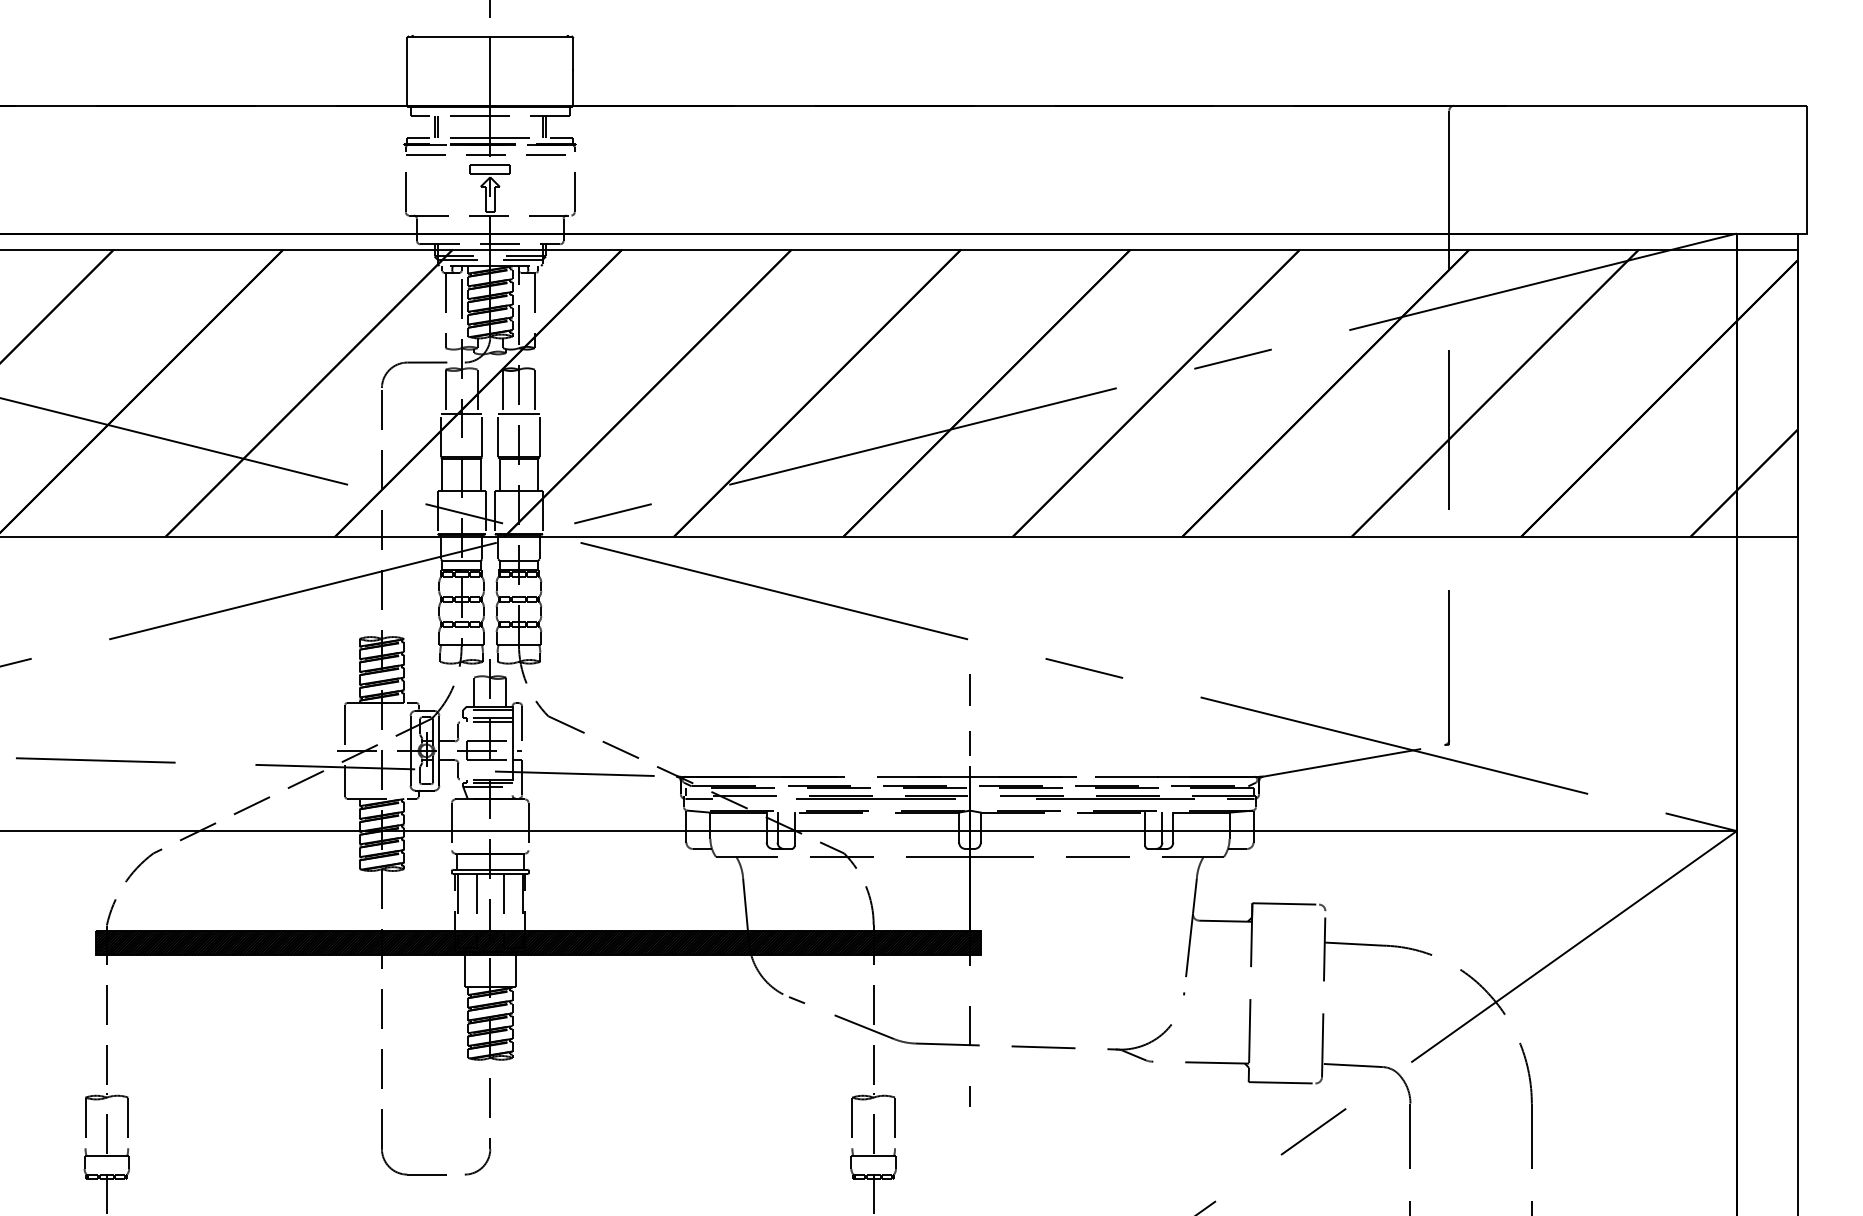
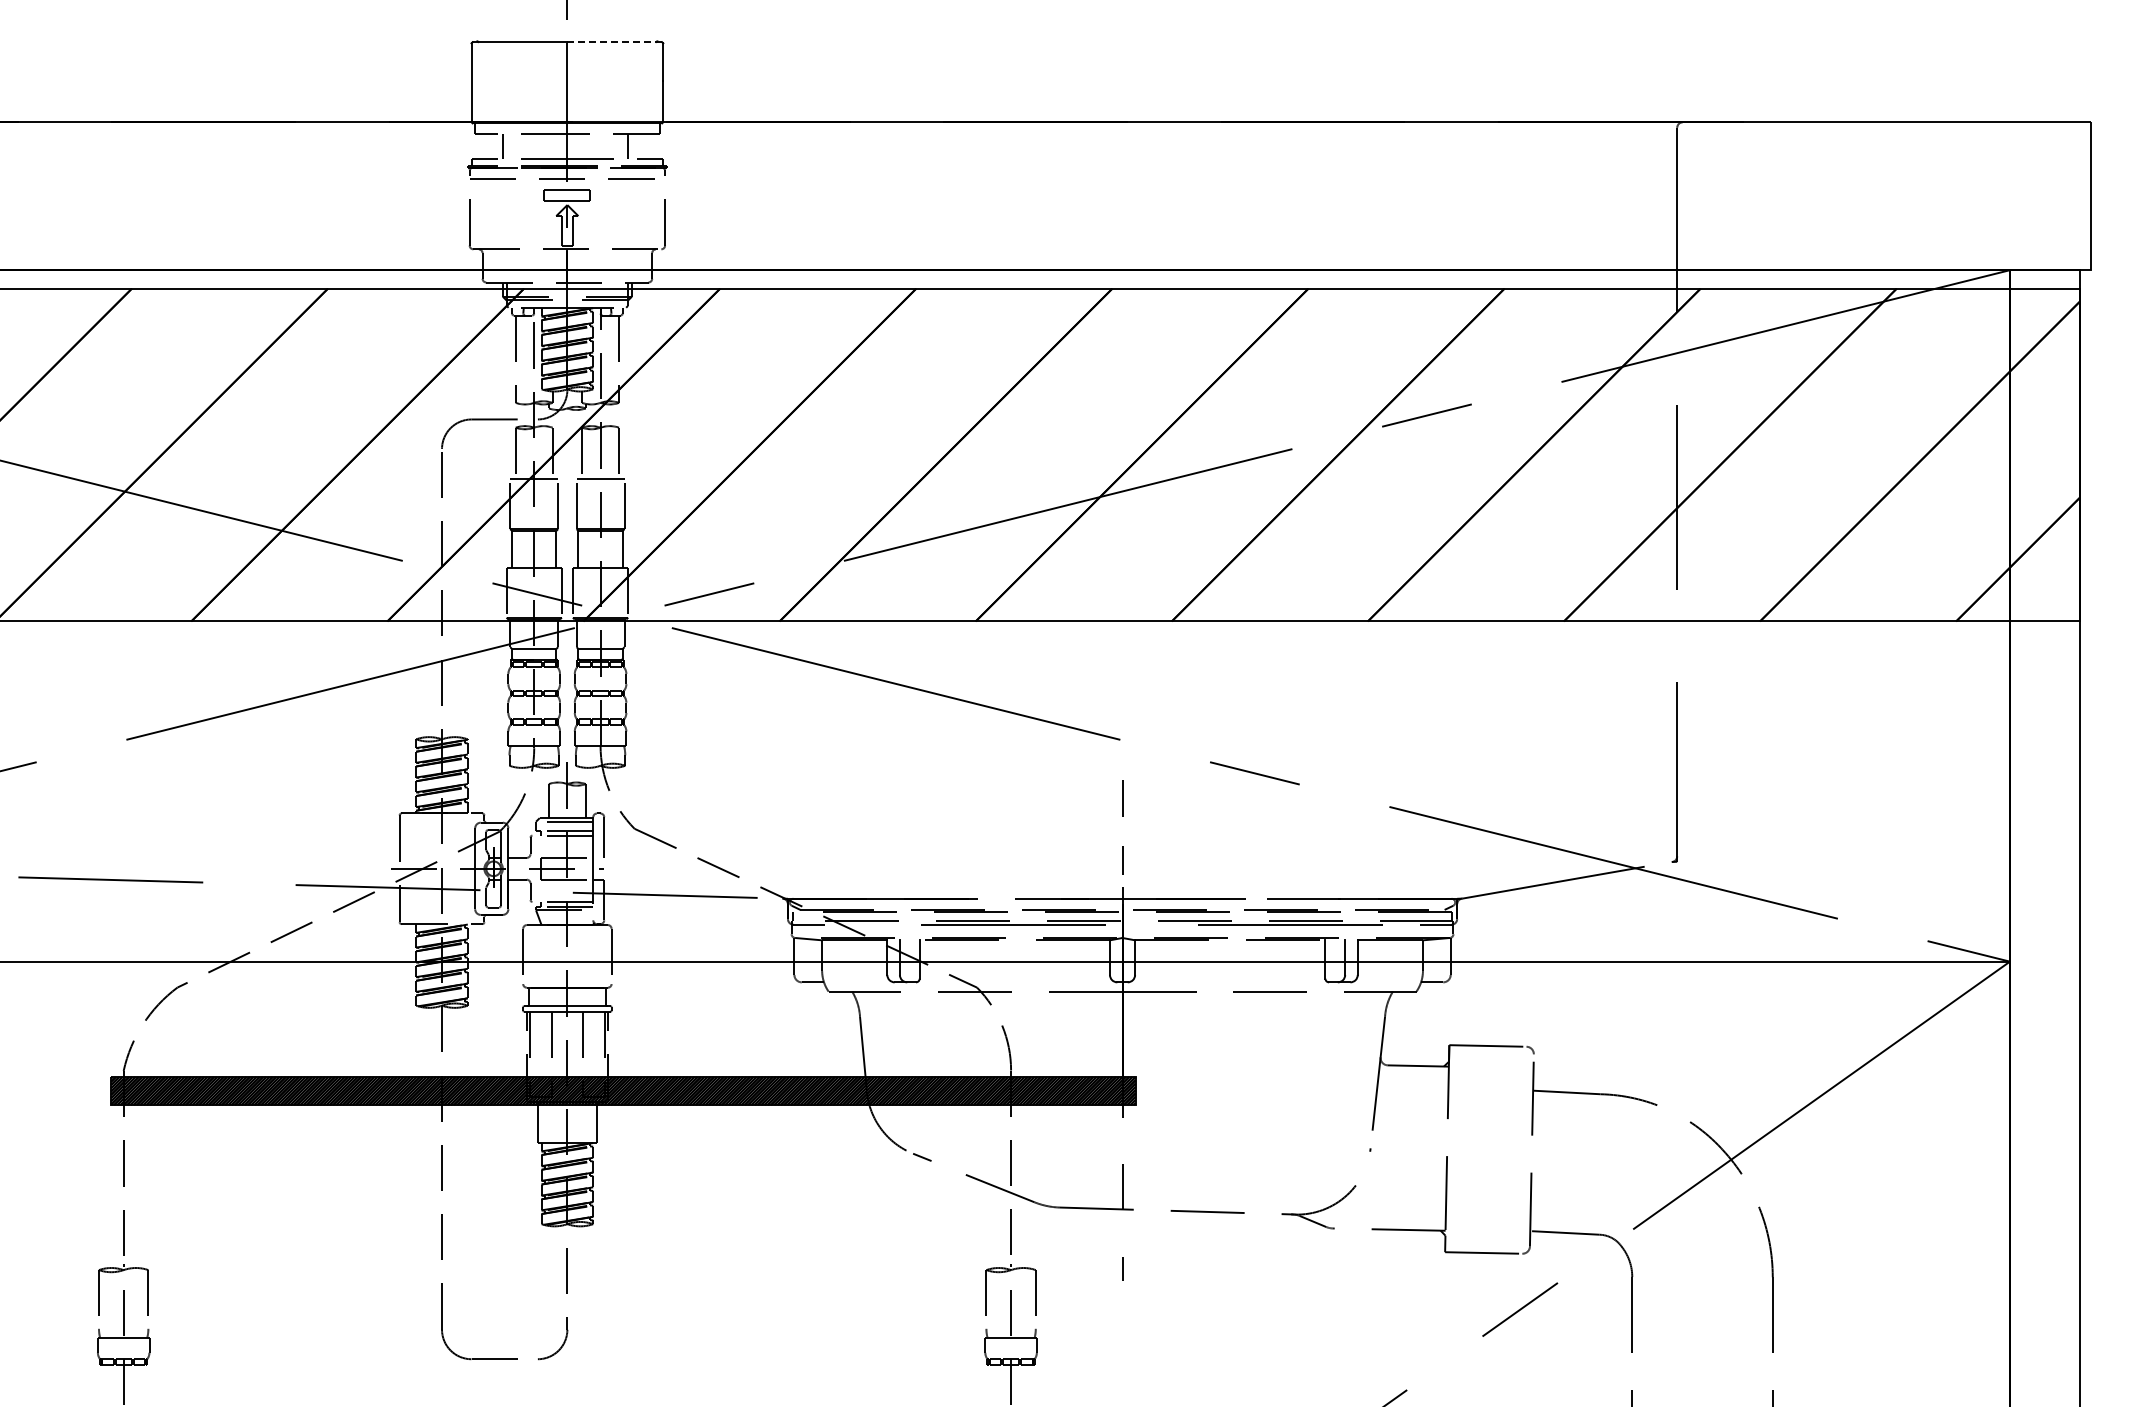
line: (530, 36) -> (614, 42), solid -> dashed
line: (437, 126) -> (506, 146), removed
line: (545, 126) -> (631, 146), removed

